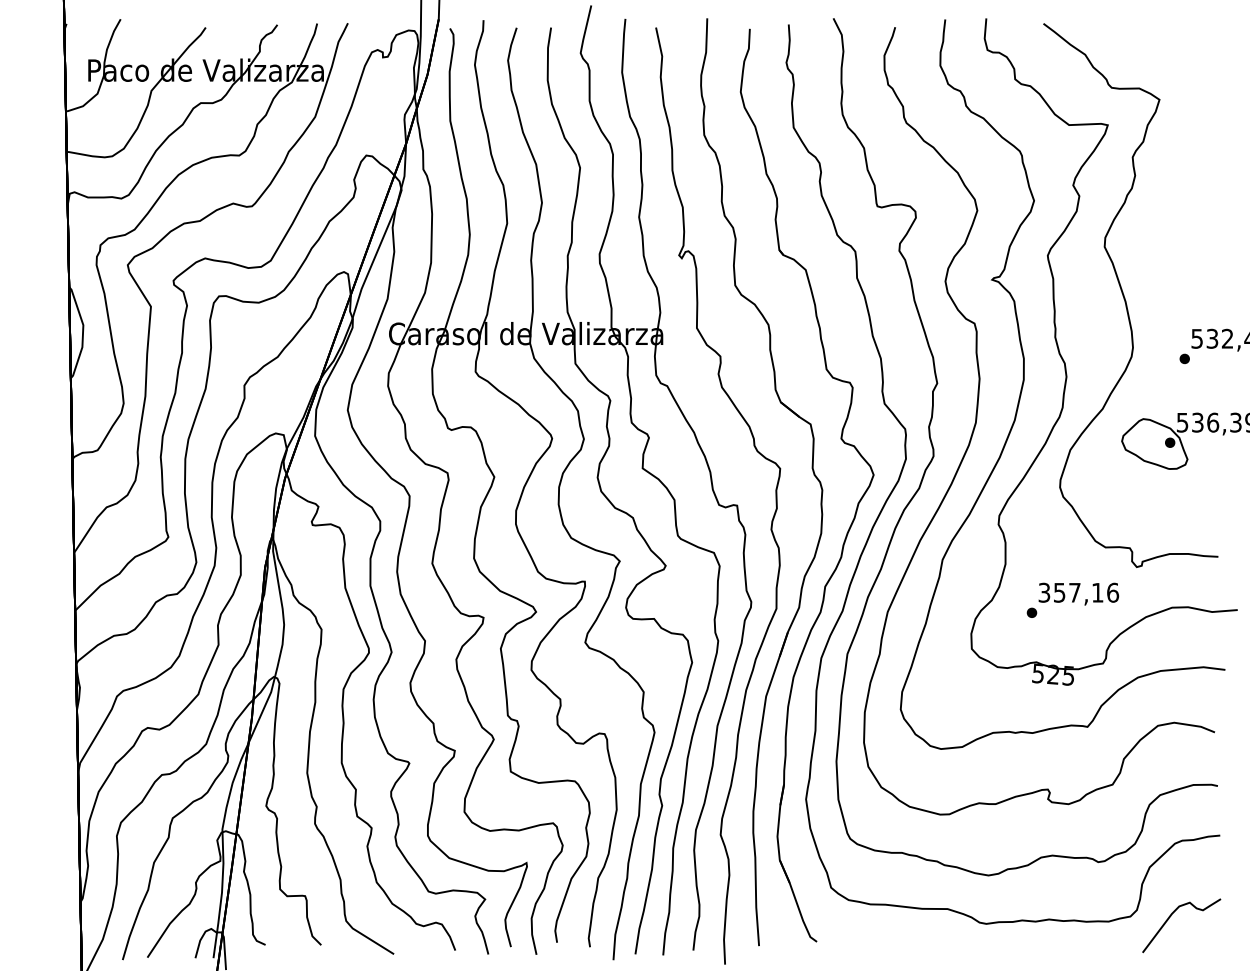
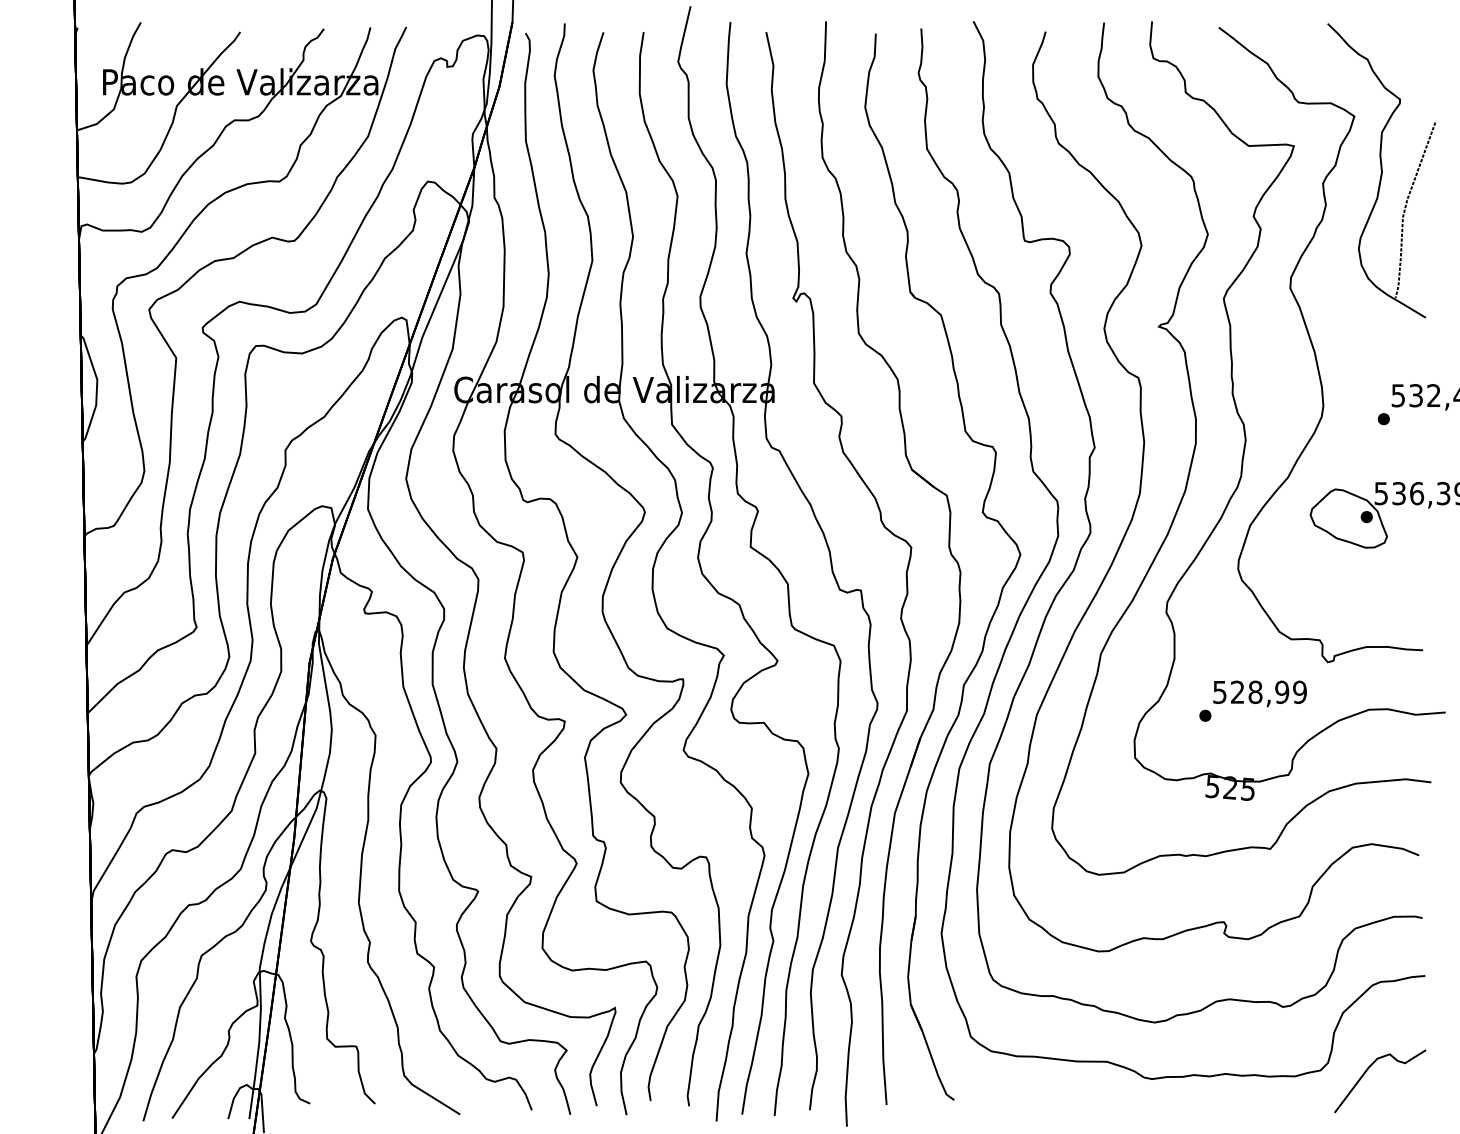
part: (1182, 146) -> (1381, 171), added
text: (1079, 592) -> (1260, 691), 357,16 -> 528,99

